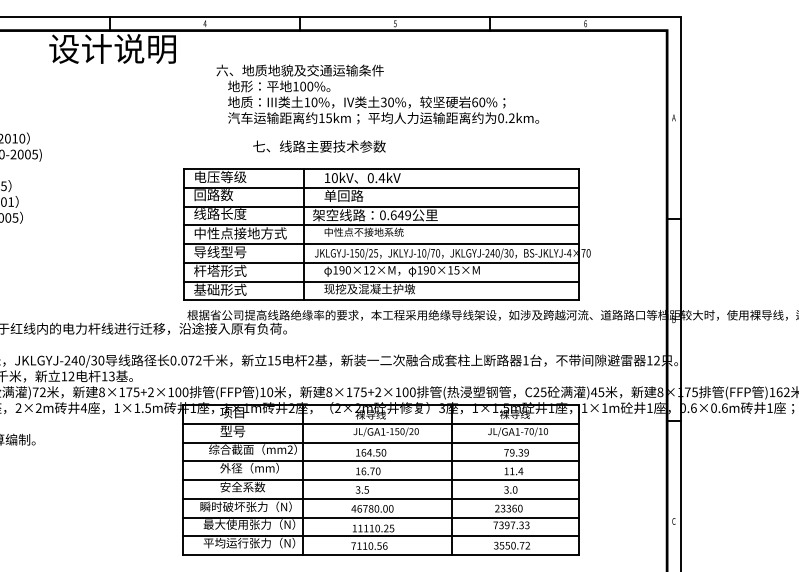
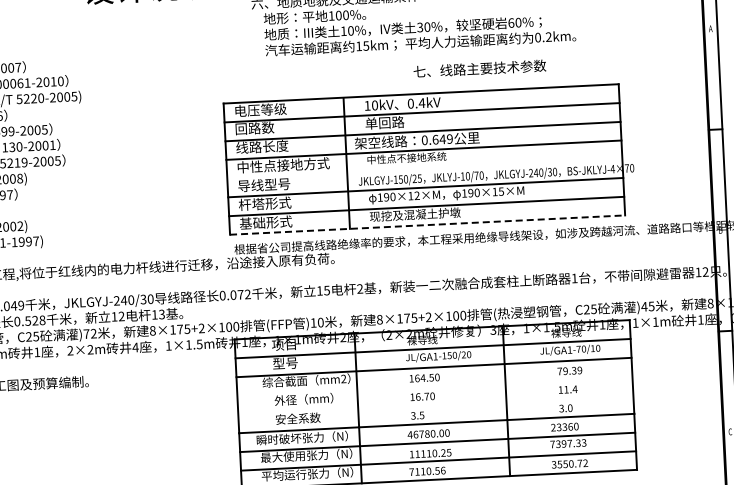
text: (319, 146) -> (479, 68), moved
line: (381, 244) -> (424, 169), removed
line: (381, 300) -> (427, 225), solid -> dashed
line: (380, 461) -> (434, 386), removed
line: (380, 480) -> (435, 405), removed

